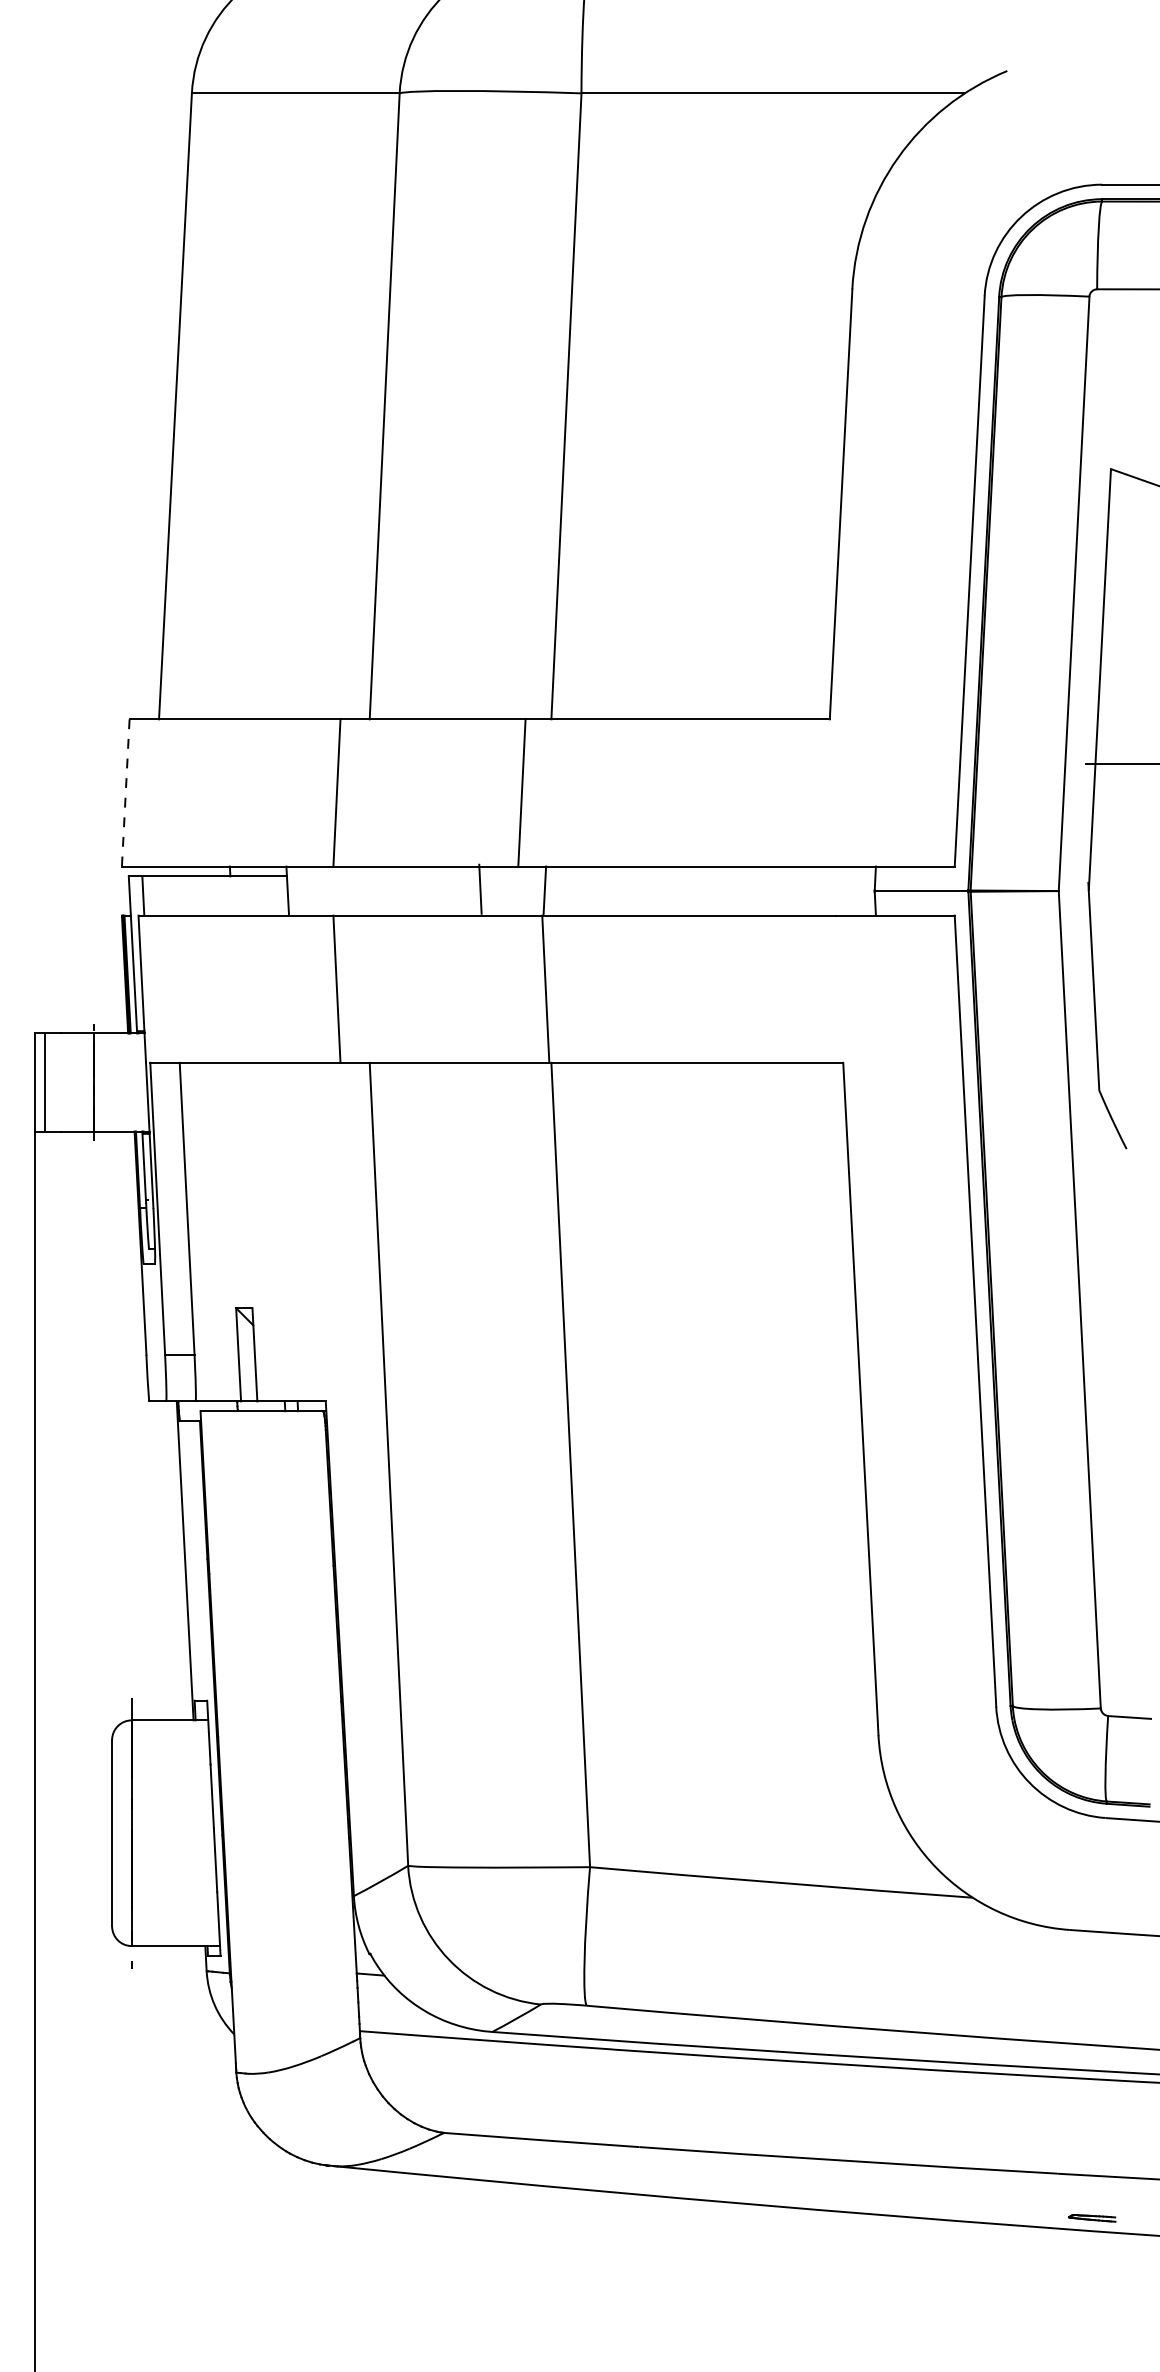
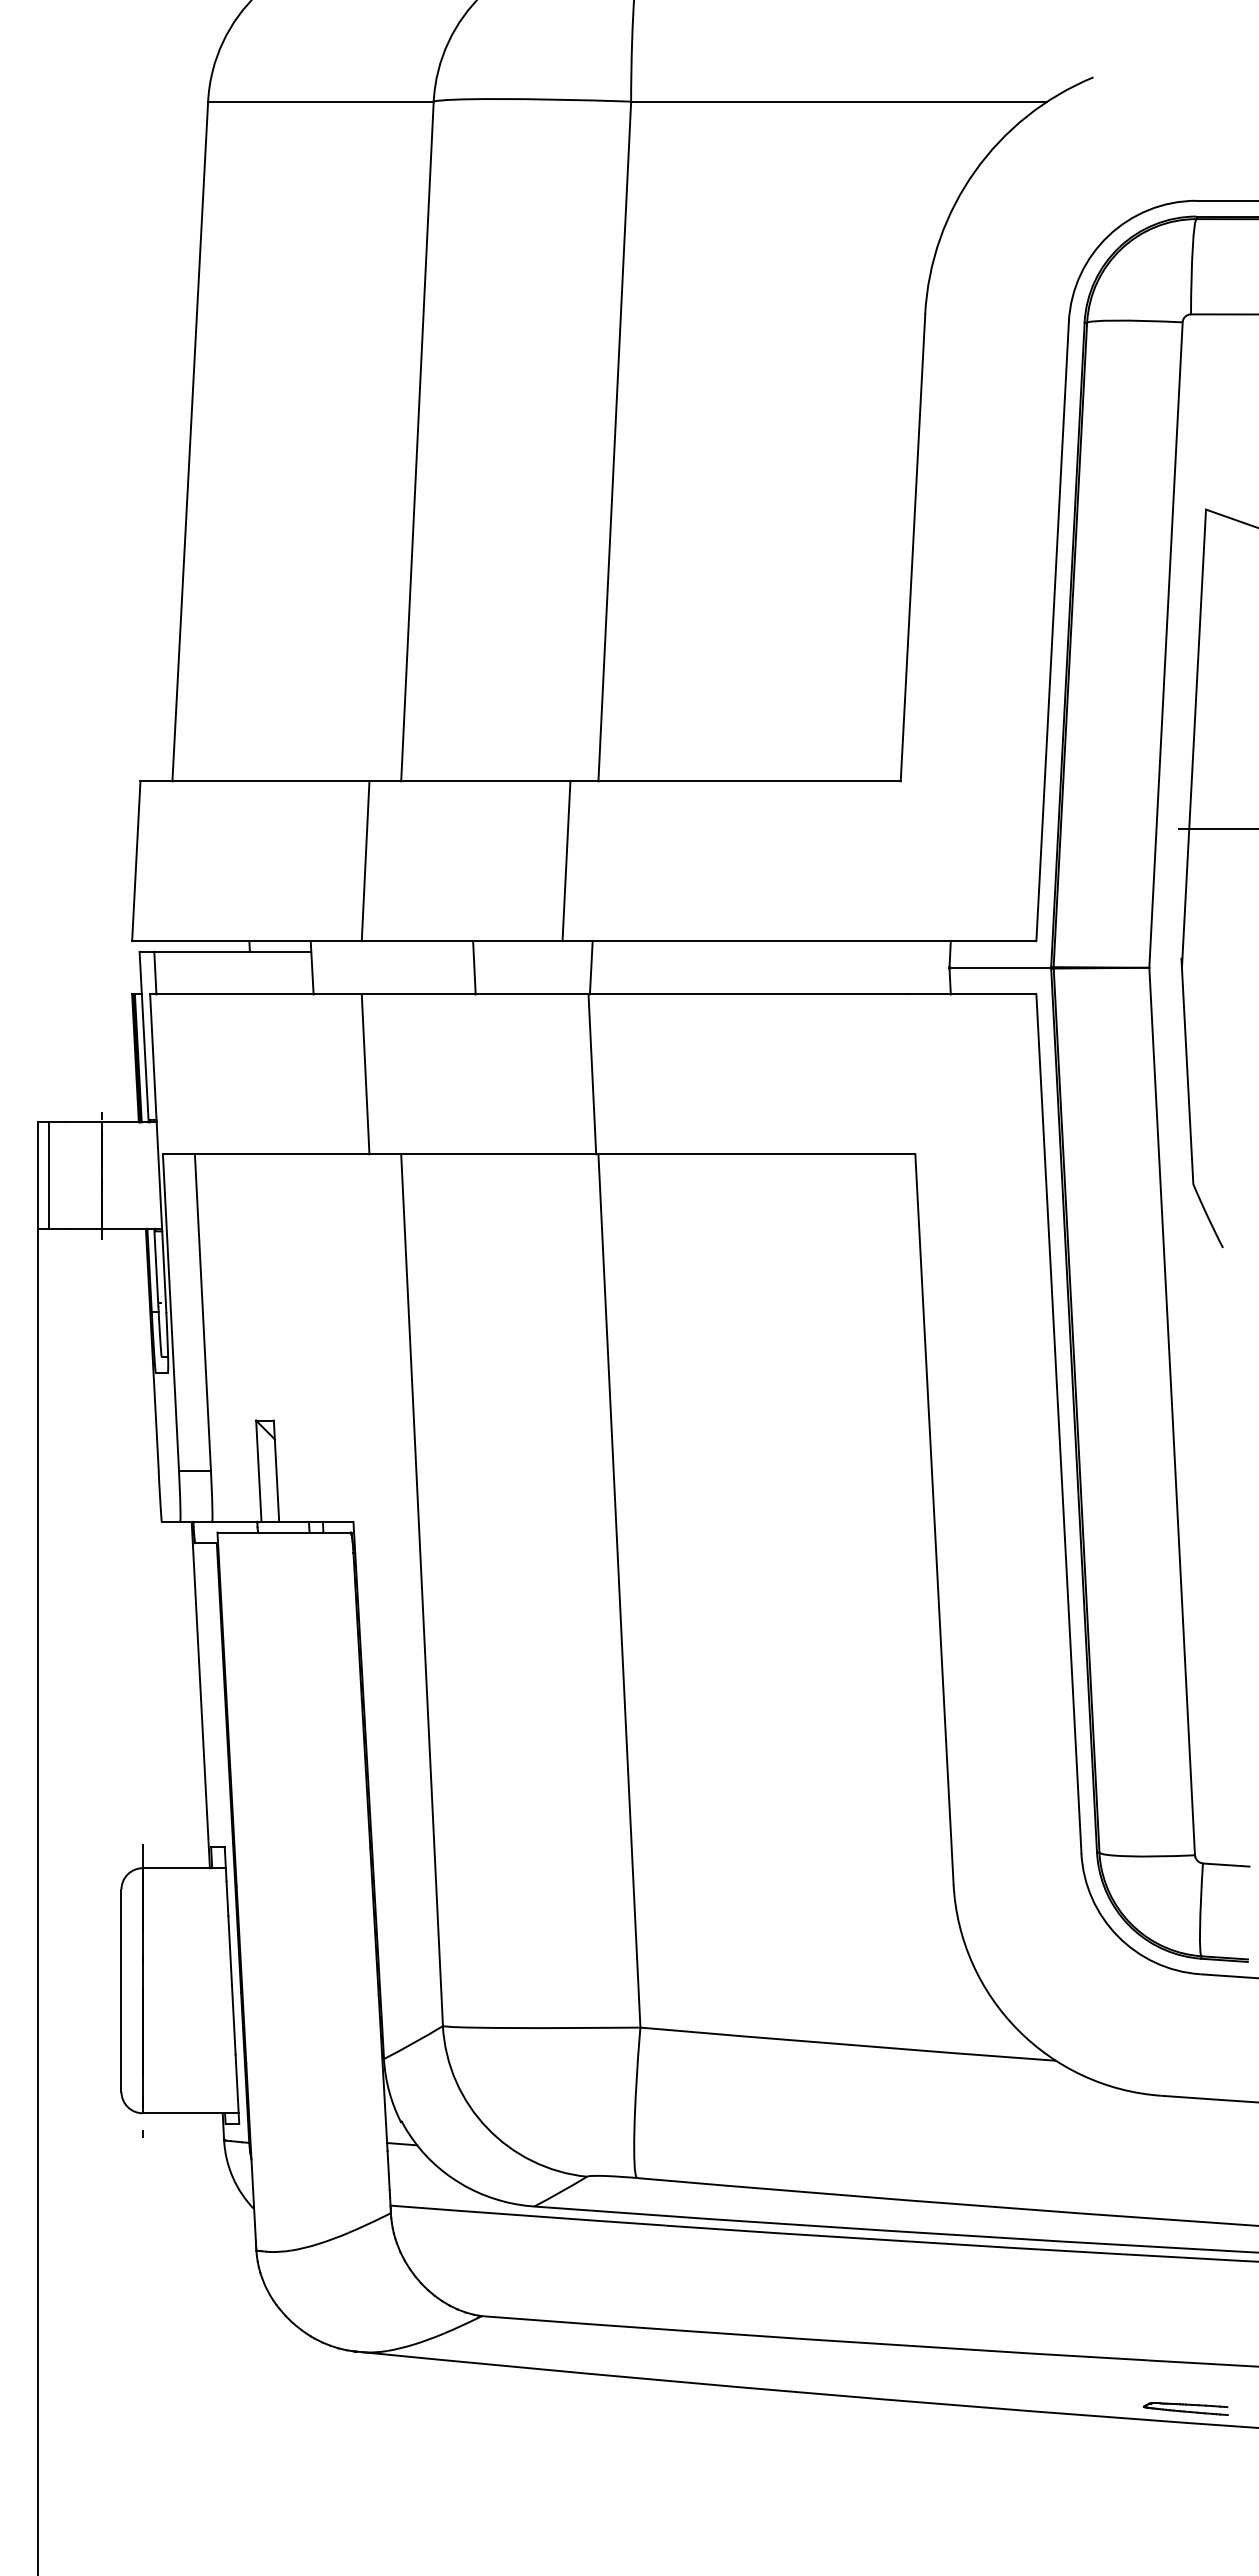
line: (125, 793) -> (136, 861), dashed -> solid
line: (480, 888) -> (474, 967), moved
part: (1092, 2217) -> (1185, 2408), size x1.67

